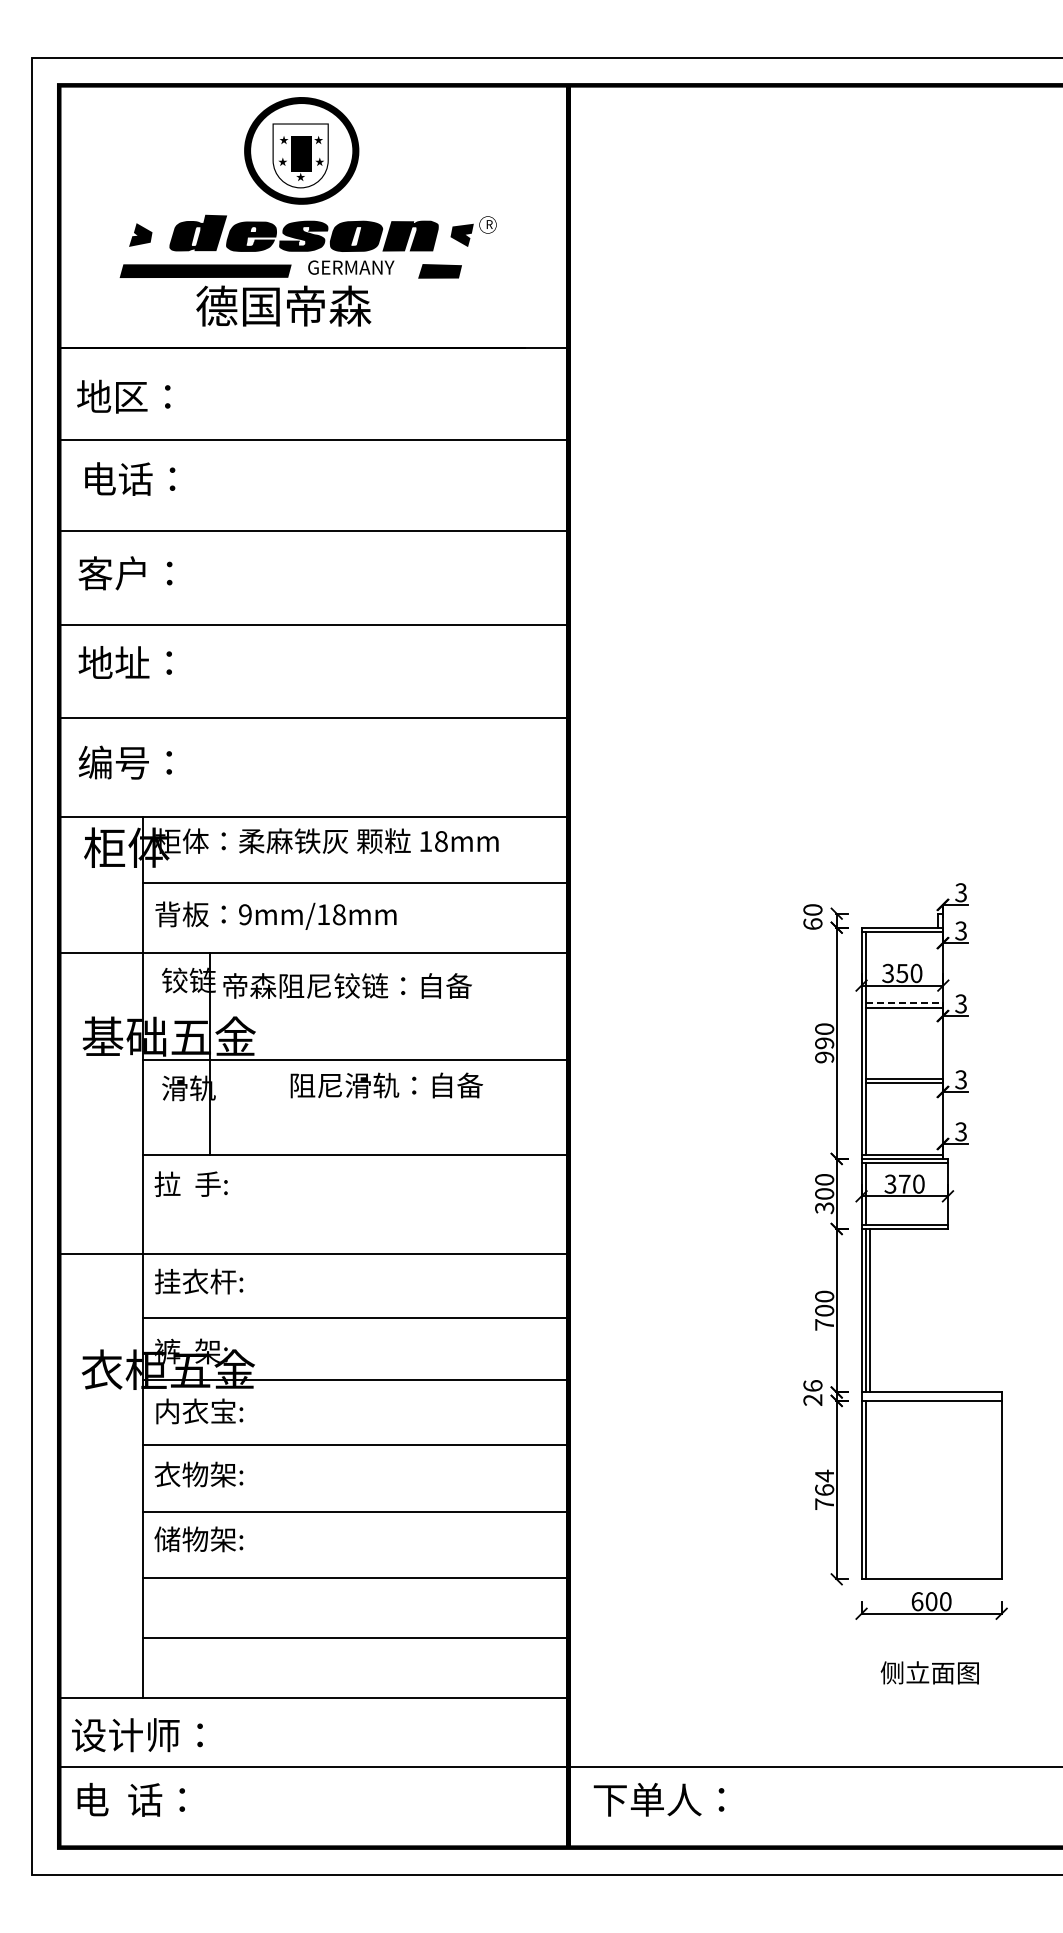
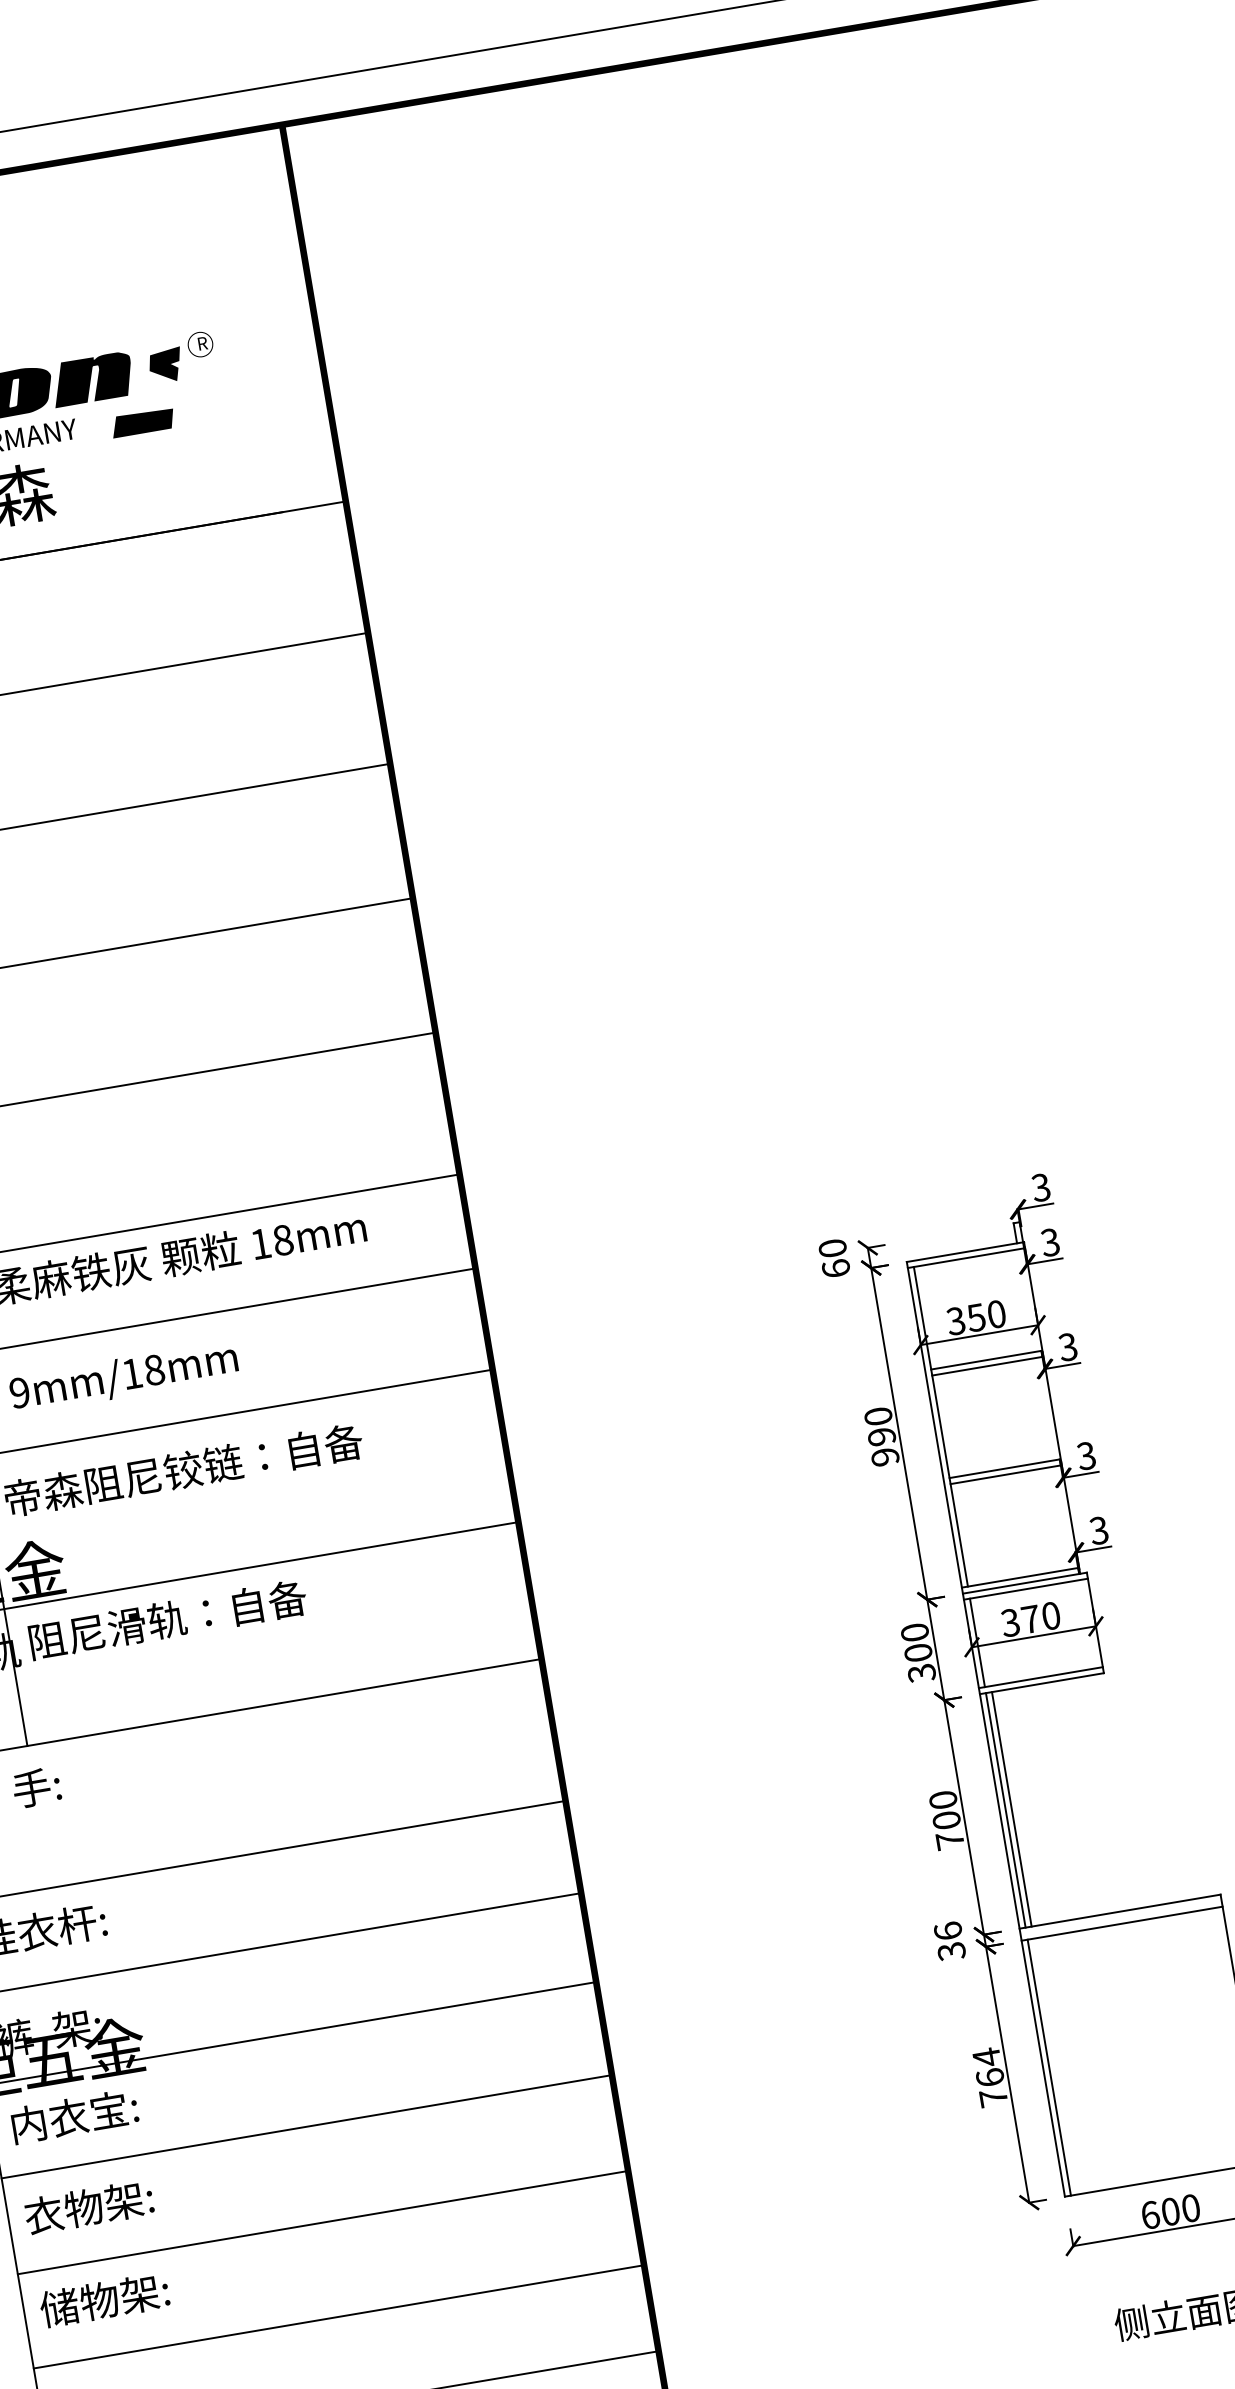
line: (904, 1003) -> (986, 1360), dashed -> solid
text: (386, 1085) -> (167, 1619), moved
text: (813, 1400) -> (952, 1951), 26 -> 36

